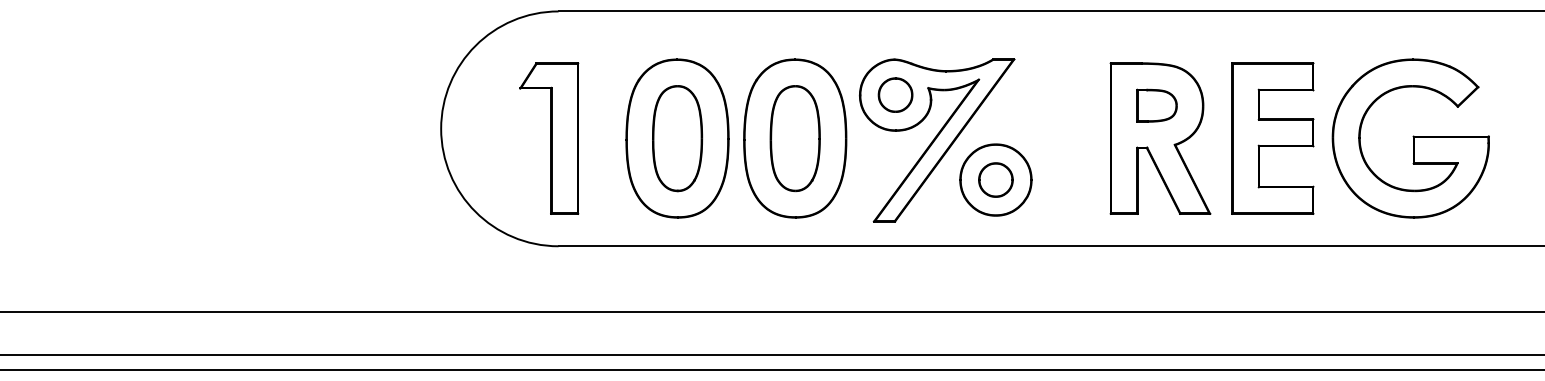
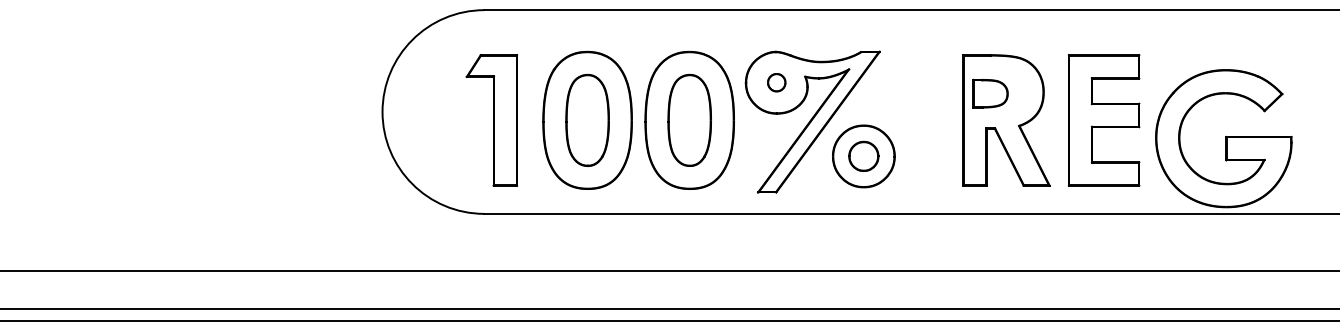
part: (895, 94) -> (776, 82), size x0.6
part: (1156, 105) -> (990, 93), moved
part: (549, 138) -> (492, 120), moved
part: (1410, 138) -> (1223, 138), moved

